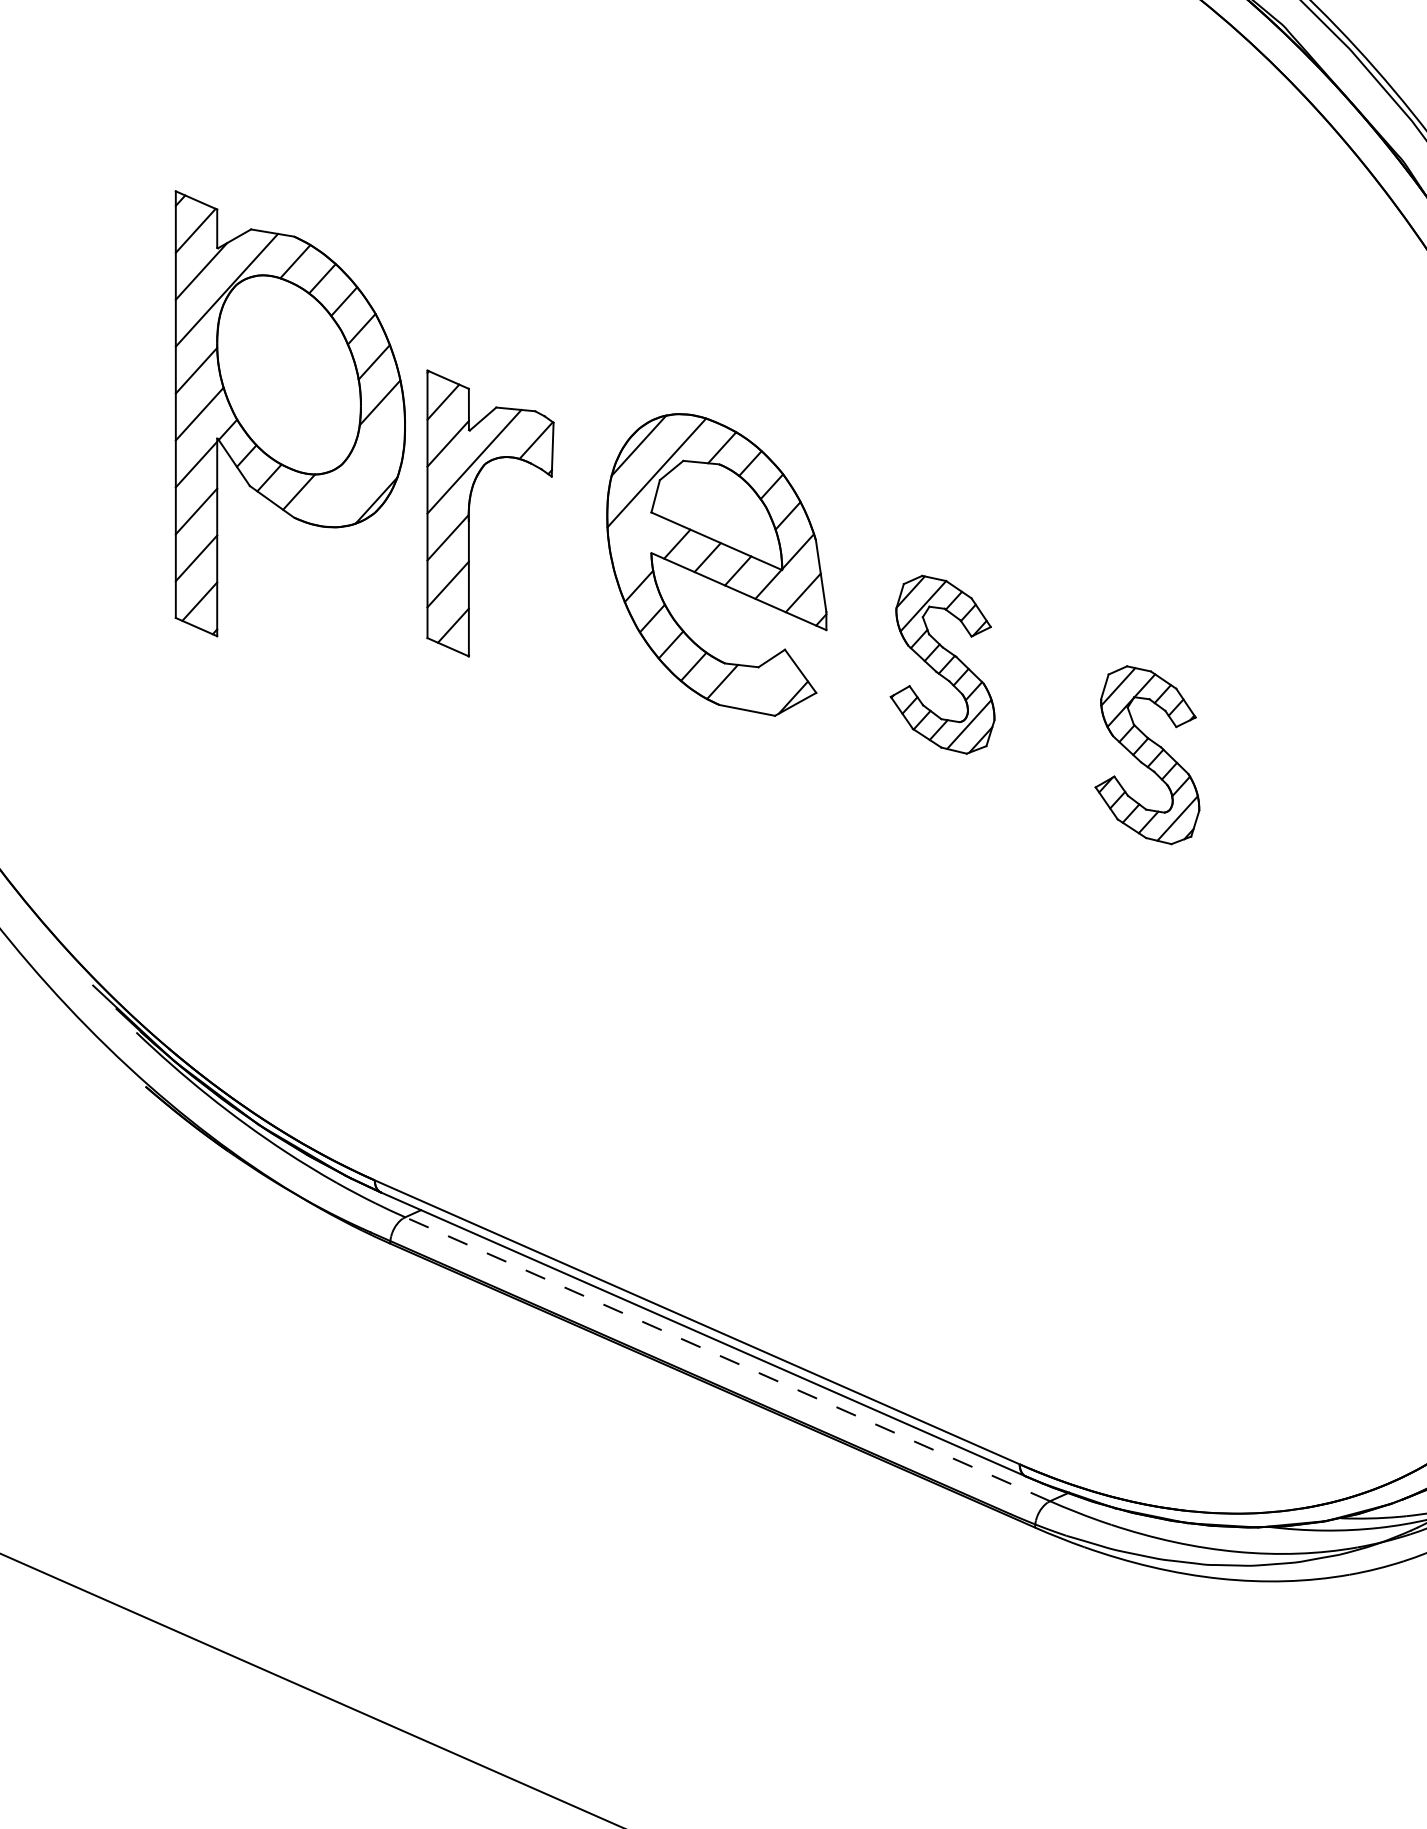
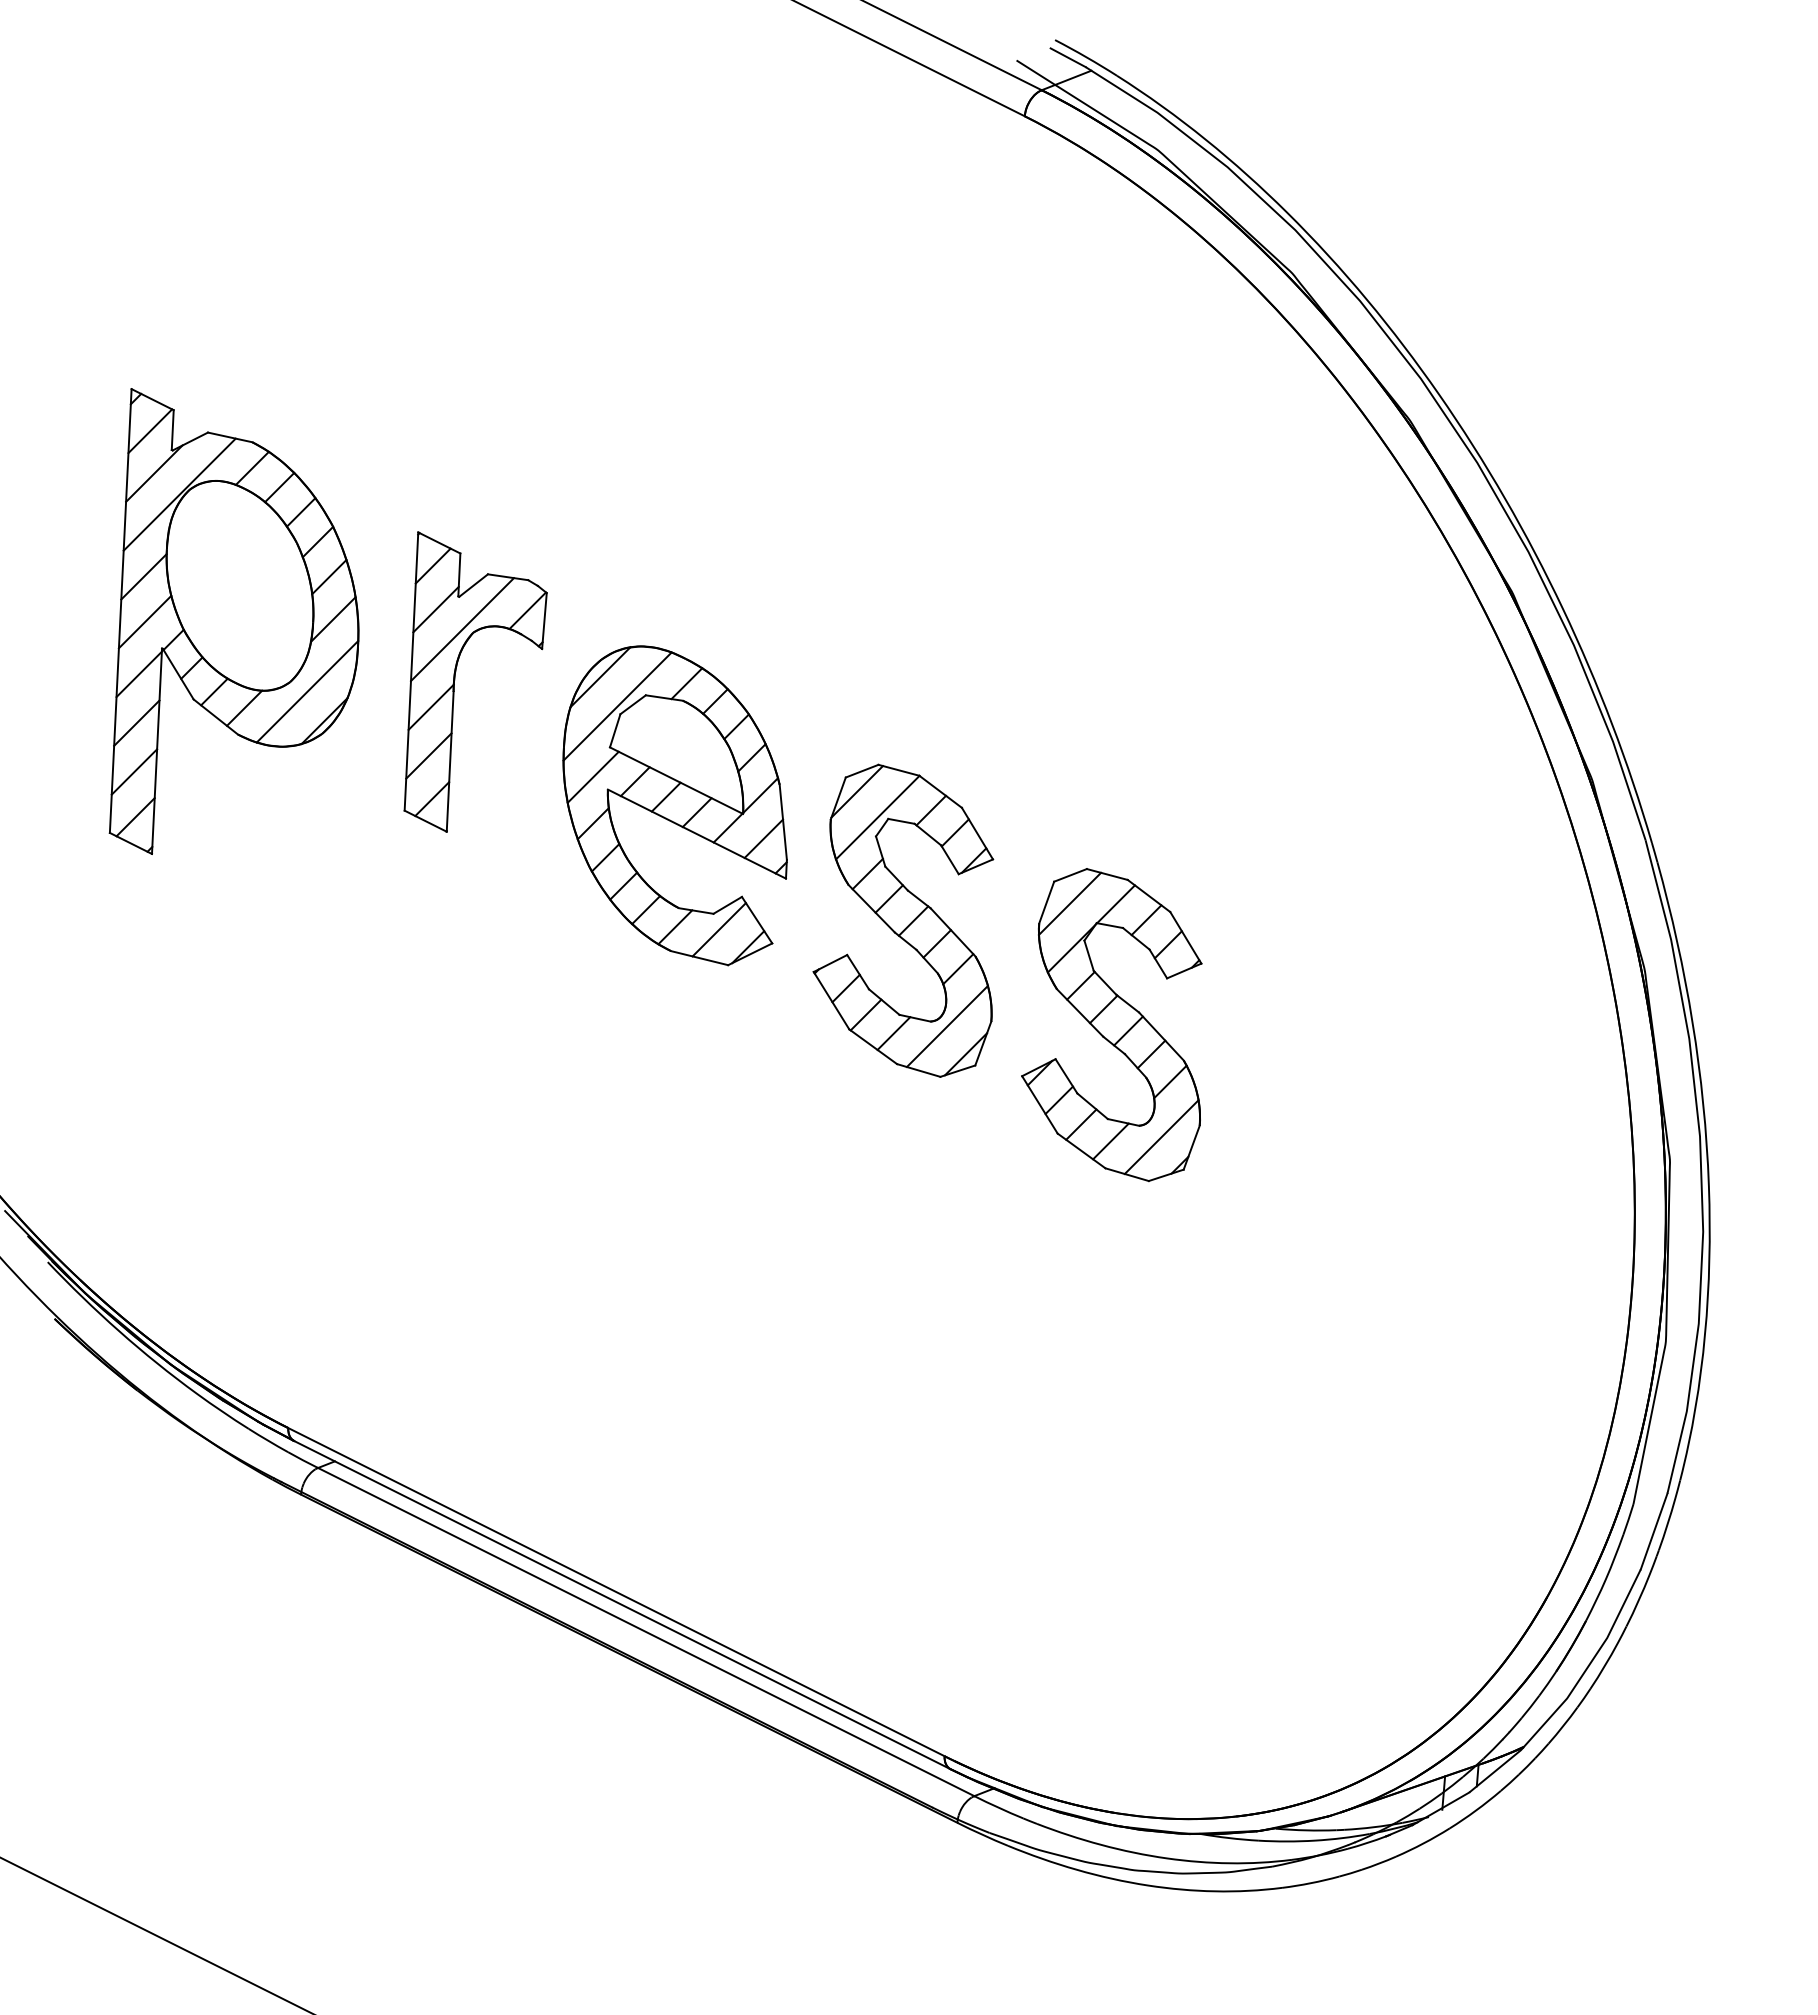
line: (358, 473) -> (307, 691), added
part: (470, 510) -> (455, 680), moved
line: (636, 541) -> (592, 776), added
part: (941, 664) -> (903, 920), size x1.67
line: (764, 682) -> (718, 929), added
part: (1145, 755) -> (1111, 1025), size x1.67
line: (727, 1359) -> (646, 1632), dashed -> solid

